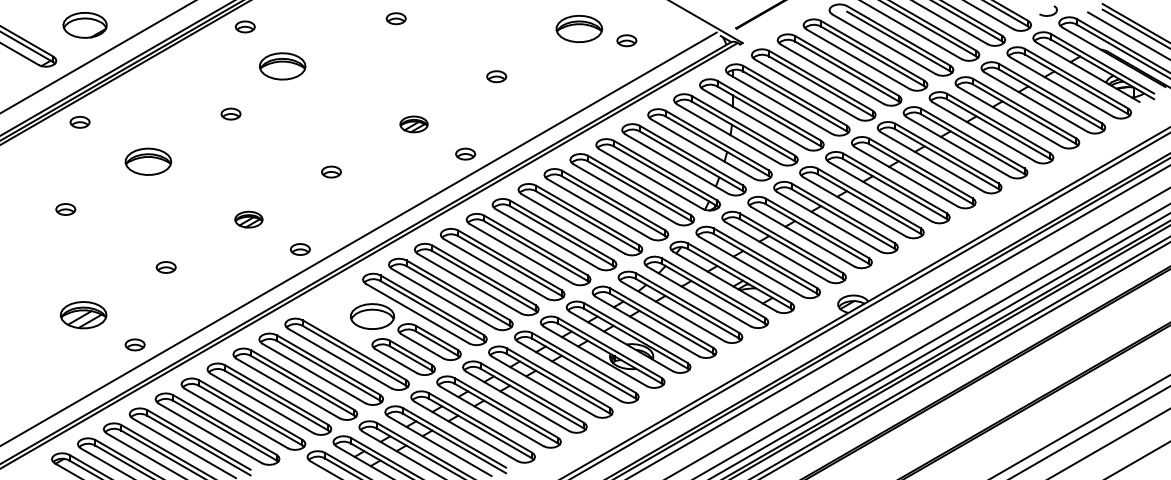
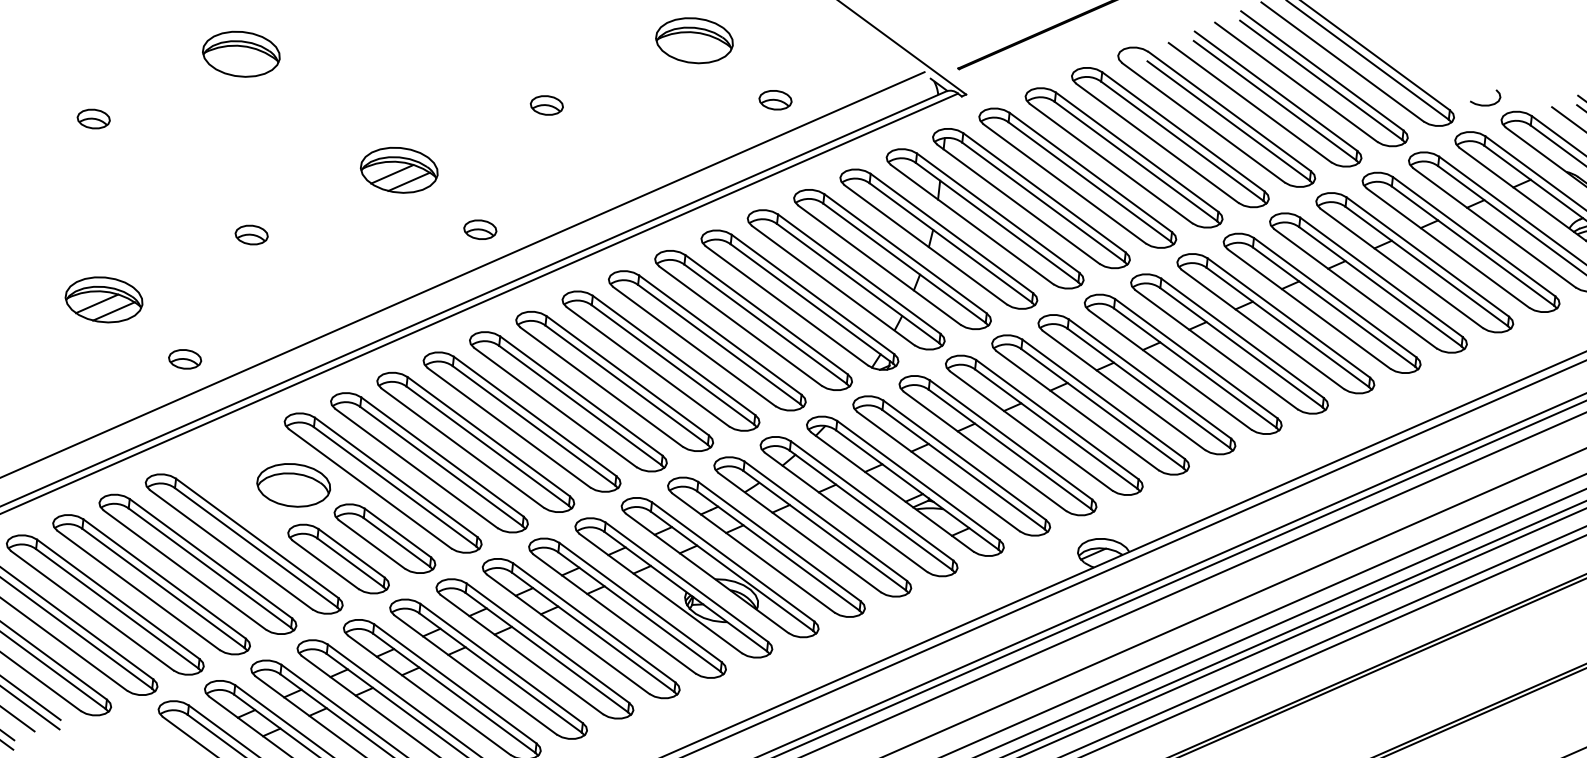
part: (626, 40) -> (774, 99), moved
part: (282, 66) -> (241, 54), moved
part: (413, 124) -> (398, 170), size x1.67
part: (248, 219) -> (103, 299), size x1.67

